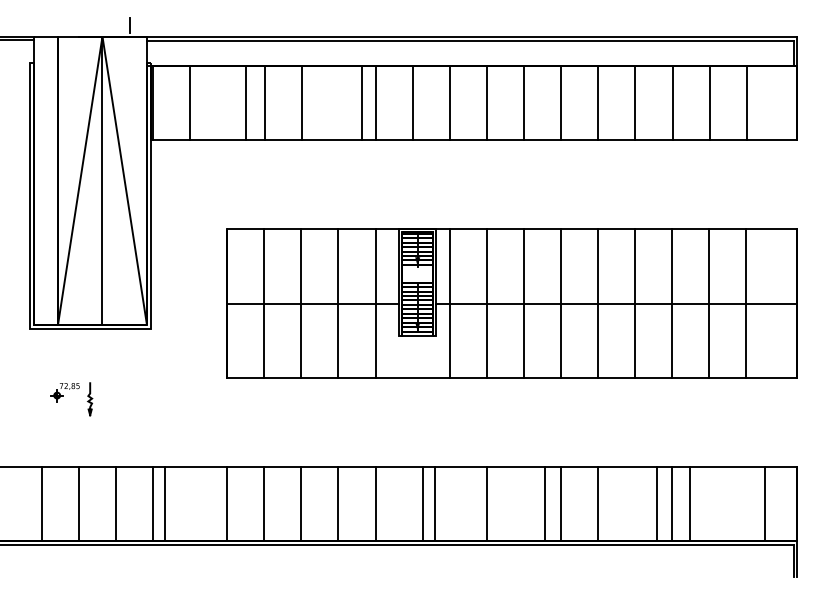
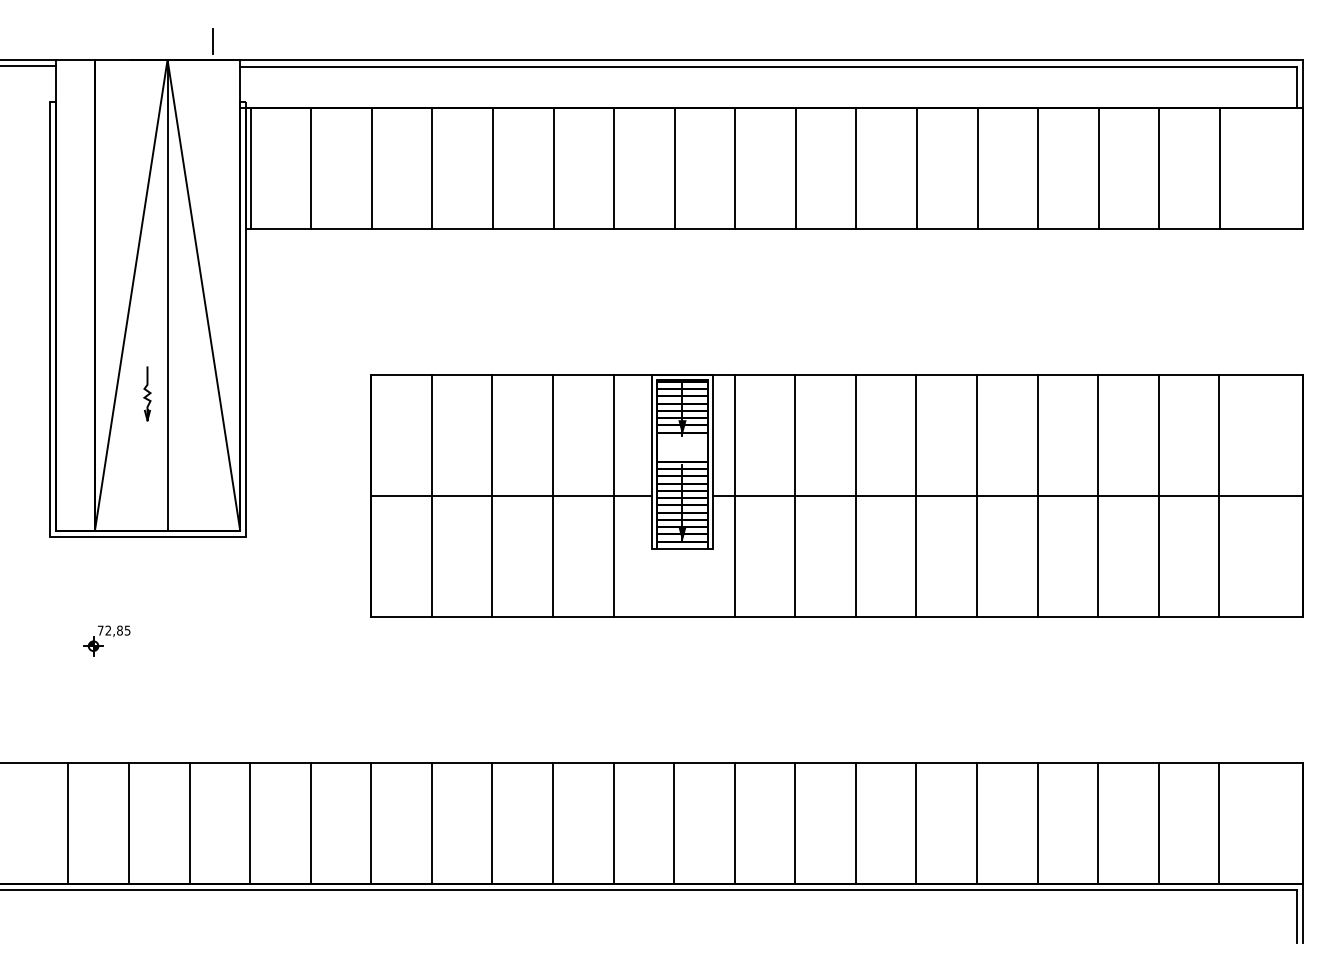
line: (245, 103) -> (371, 169), moved
line: (361, 103) -> (553, 169), moved
part: (90, 399) -> (147, 394), moved
line: (165, 503) -> (311, 822), moved
line: (422, 503) -> (734, 822), moved
line: (434, 503) -> (673, 822), moved
line: (544, 503) -> (855, 822), moved
line: (657, 503) -> (1038, 822), moved
line: (690, 503) -> (1159, 822), moved
line: (765, 503) -> (1219, 822), moved

